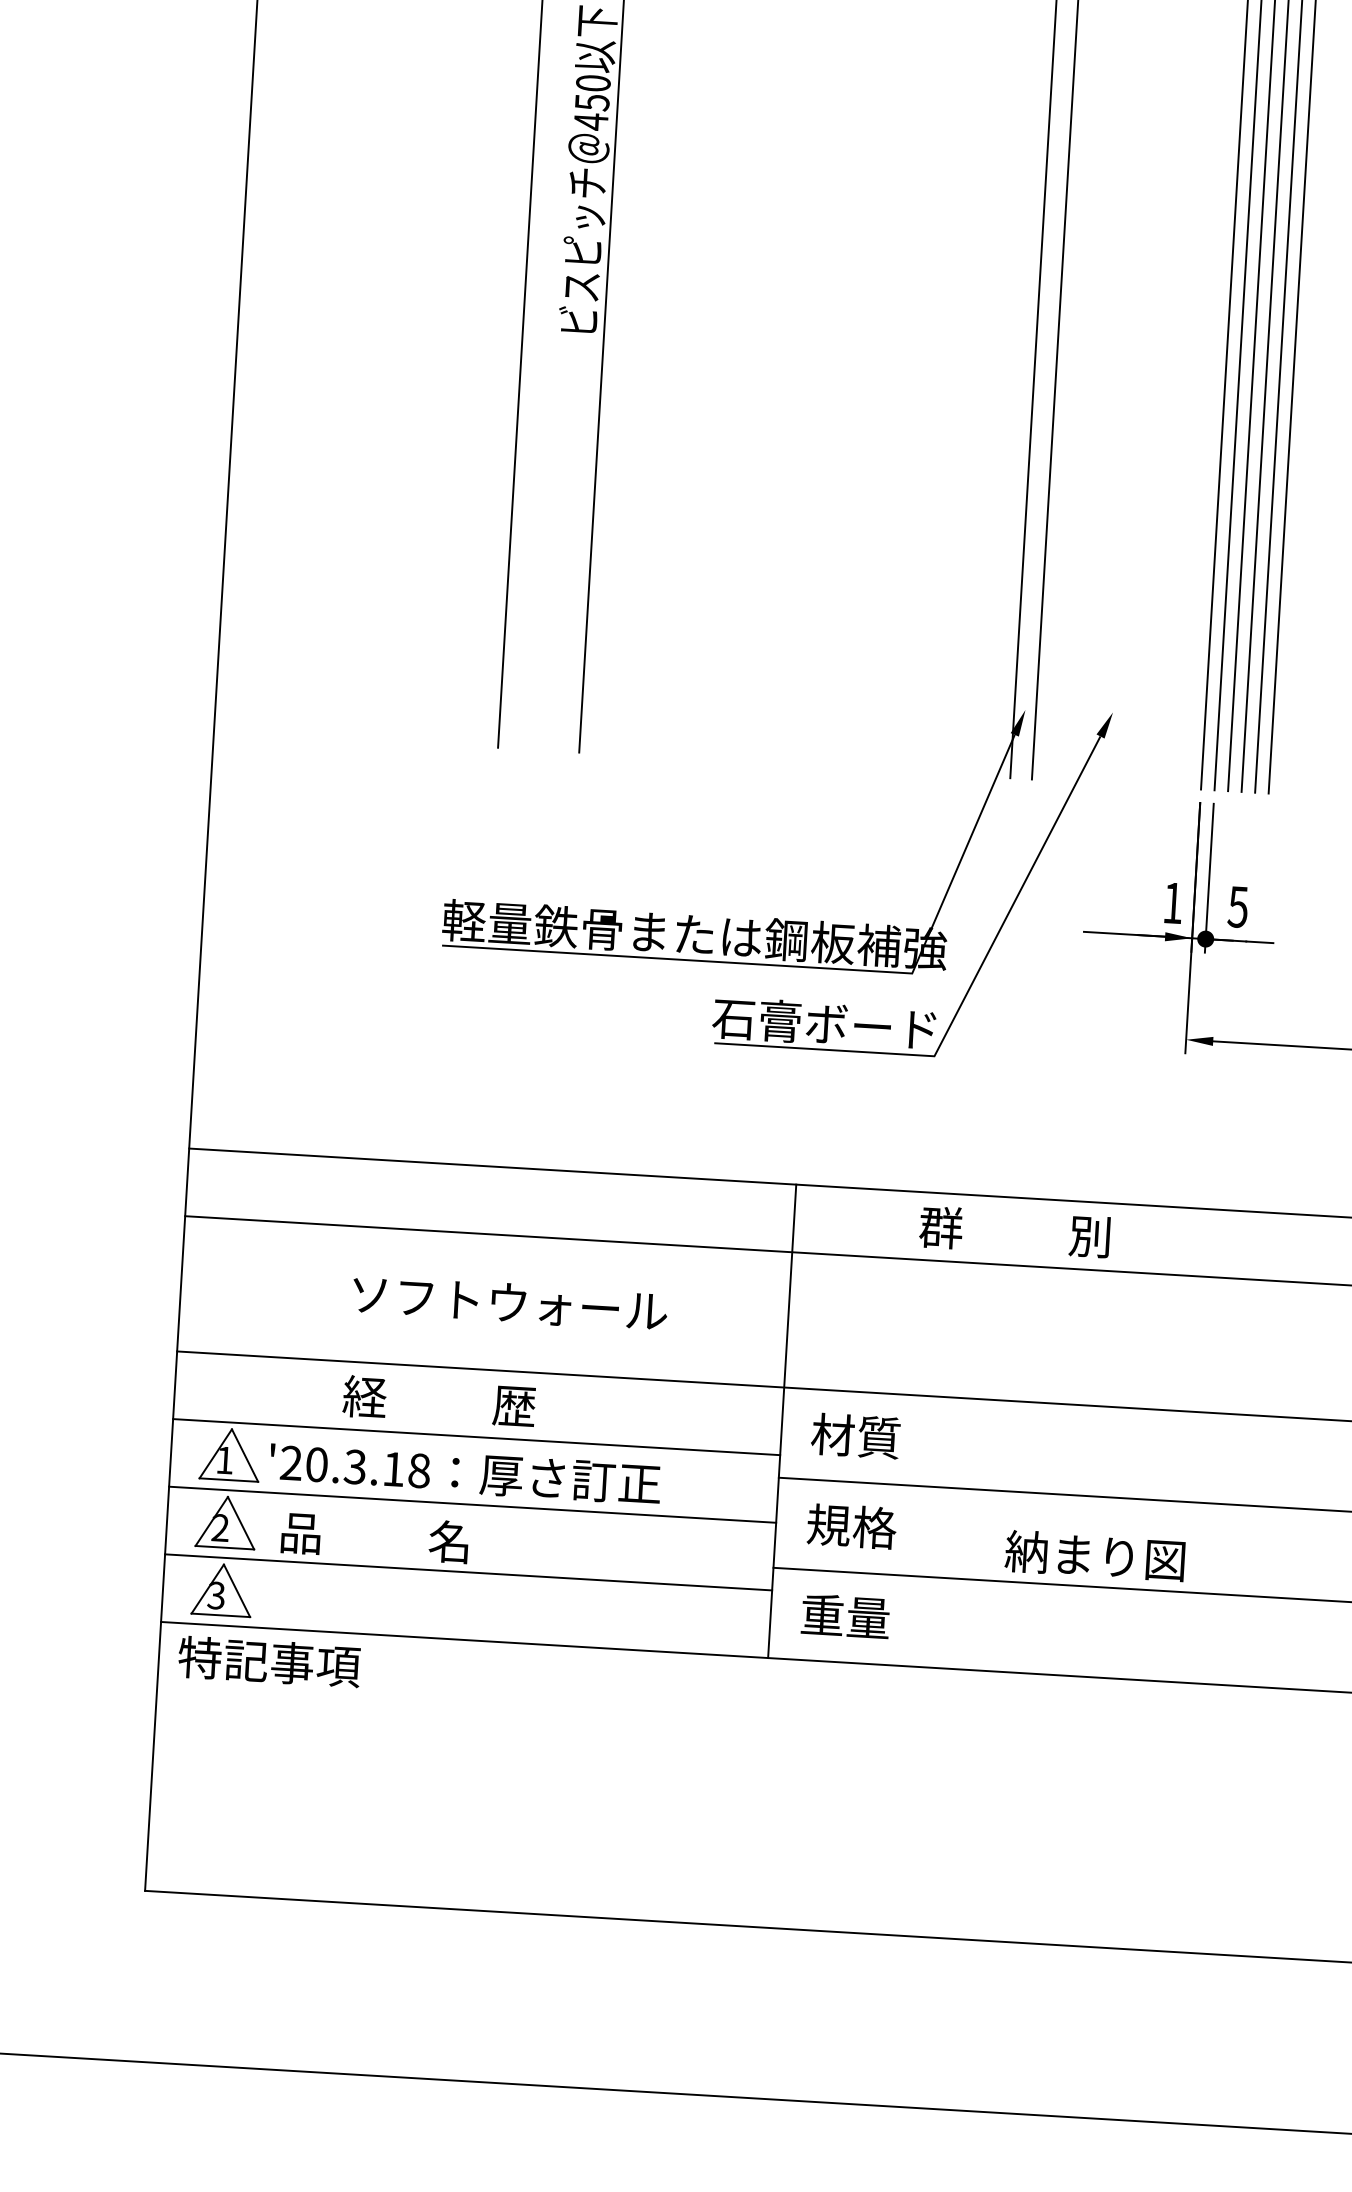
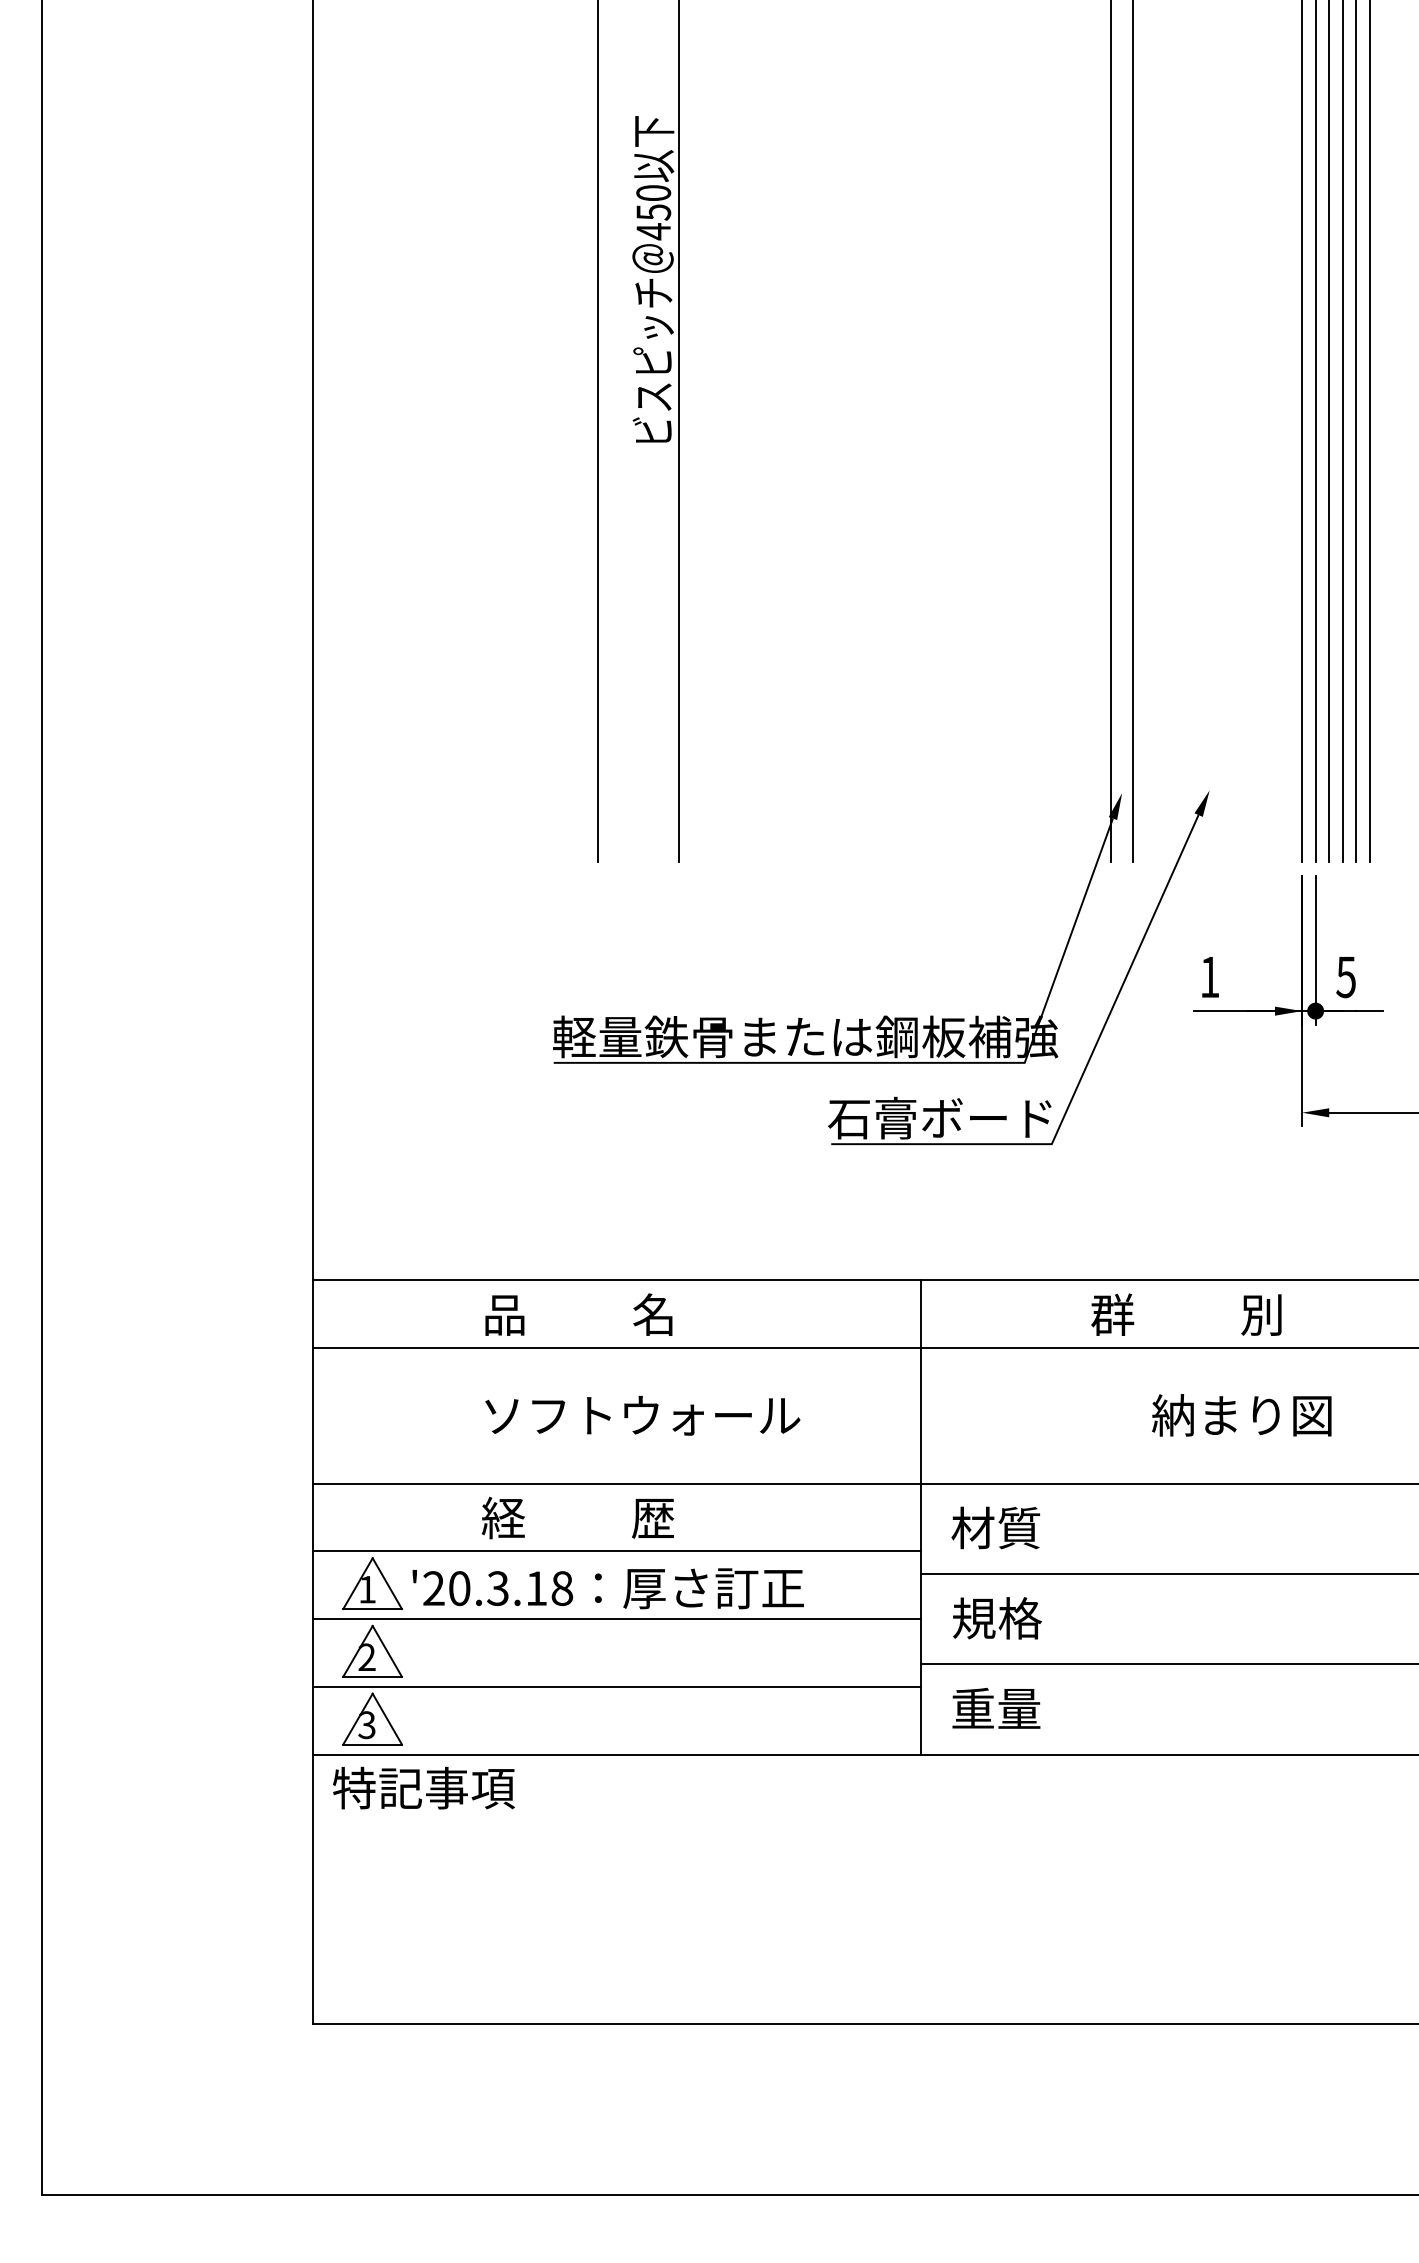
text: (1173, 903) -> (1210, 977), moved
text: (1014, 1231) -> (1186, 1314), moved
text: (374, 1537) -> (578, 1314), moved
text: (1094, 1556) -> (1241, 1415), moved

